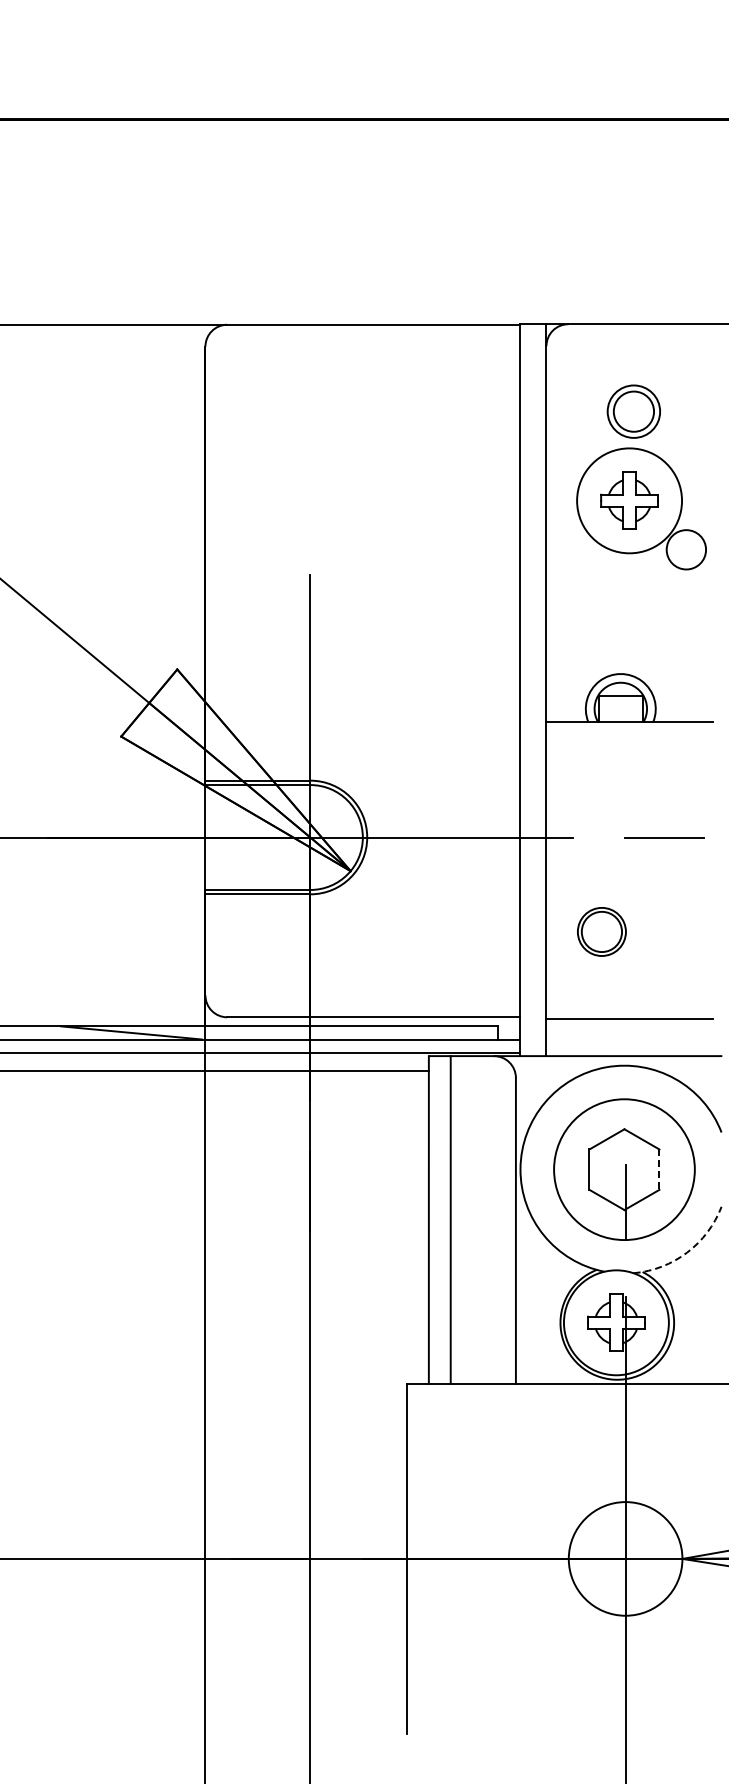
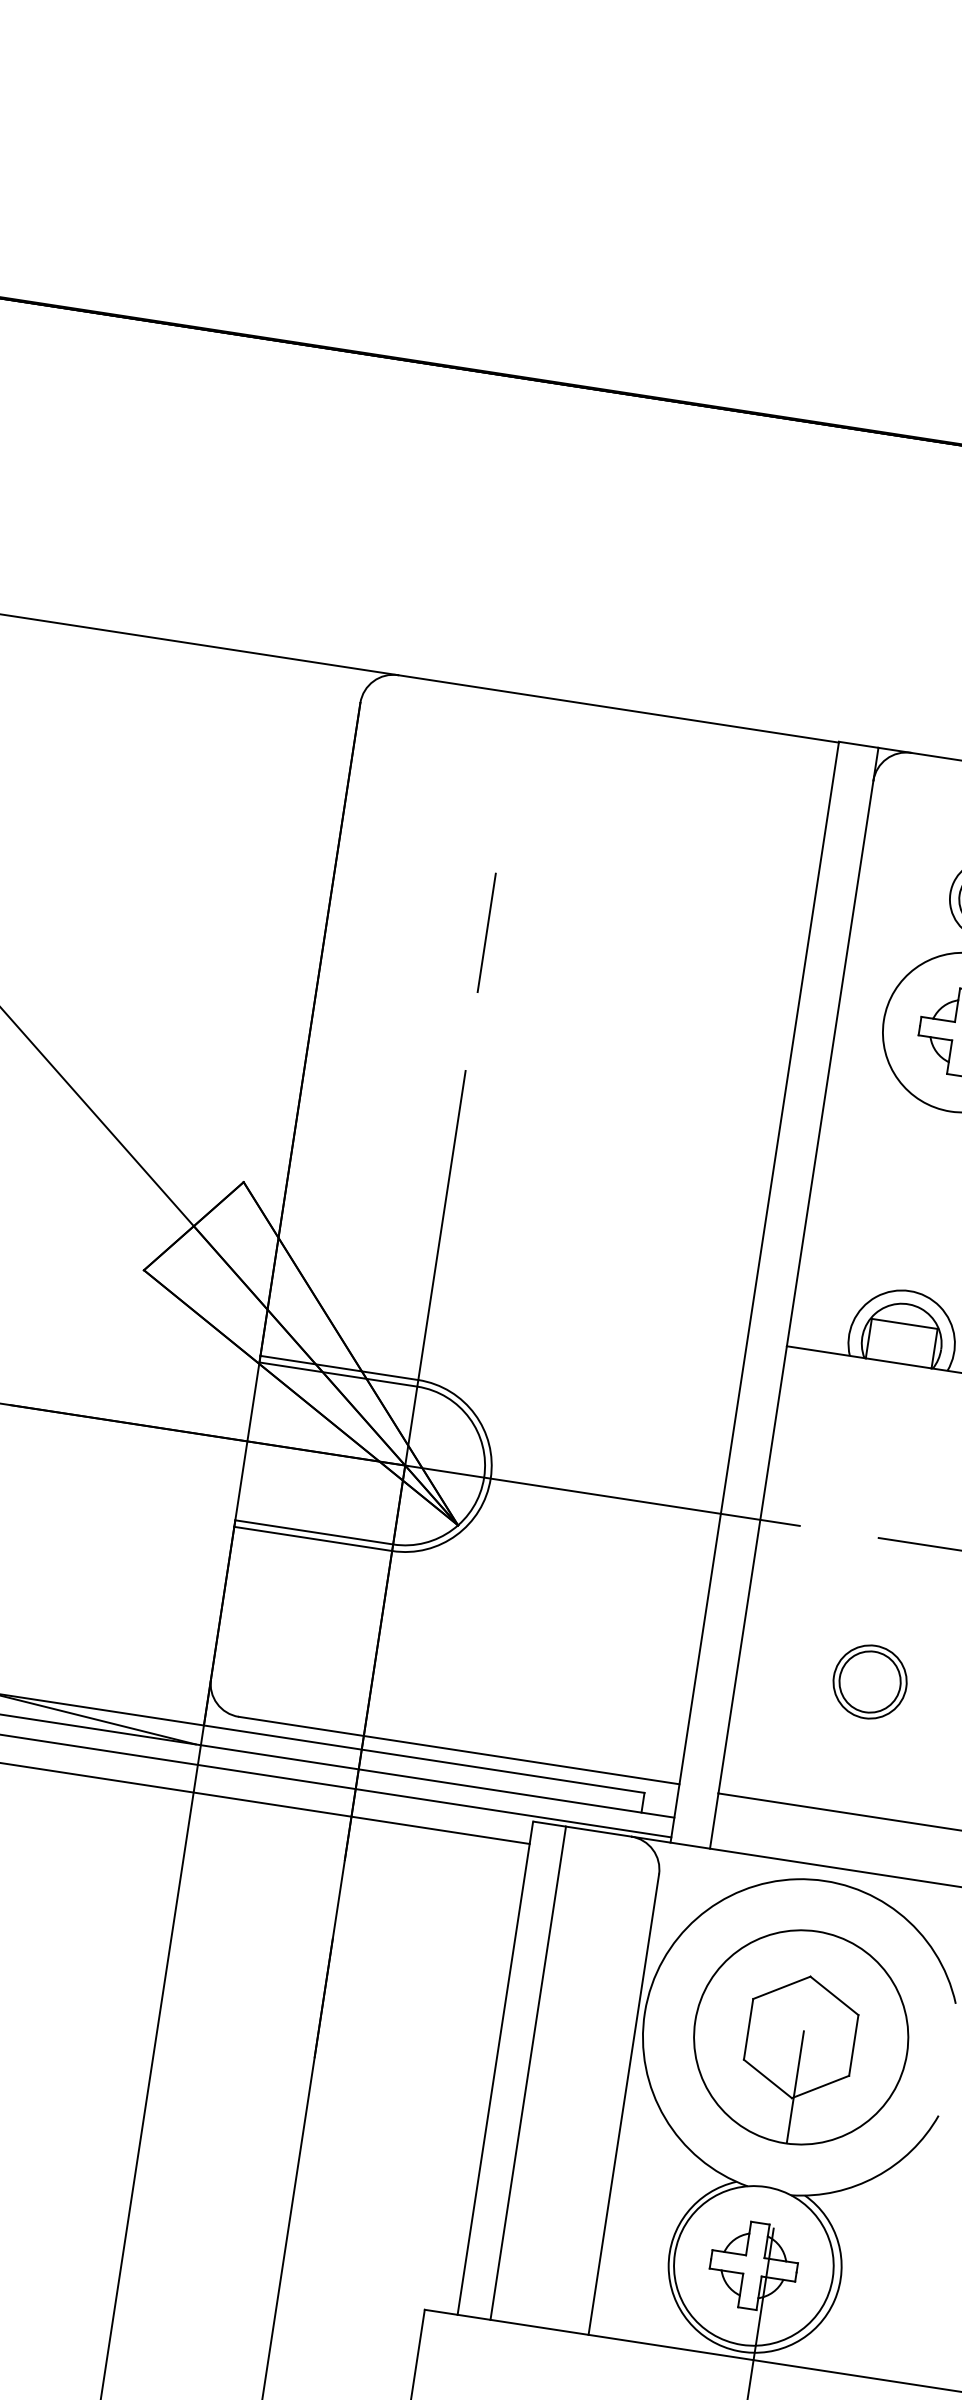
line: (310, 483) -> (486, 933), added
part: (601, 931) -> (869, 1681), moved
line: (659, 1170) -> (853, 2046), dashed -> solid
arc: (687, 1252) -> (876, 2176), dashed -> solid

